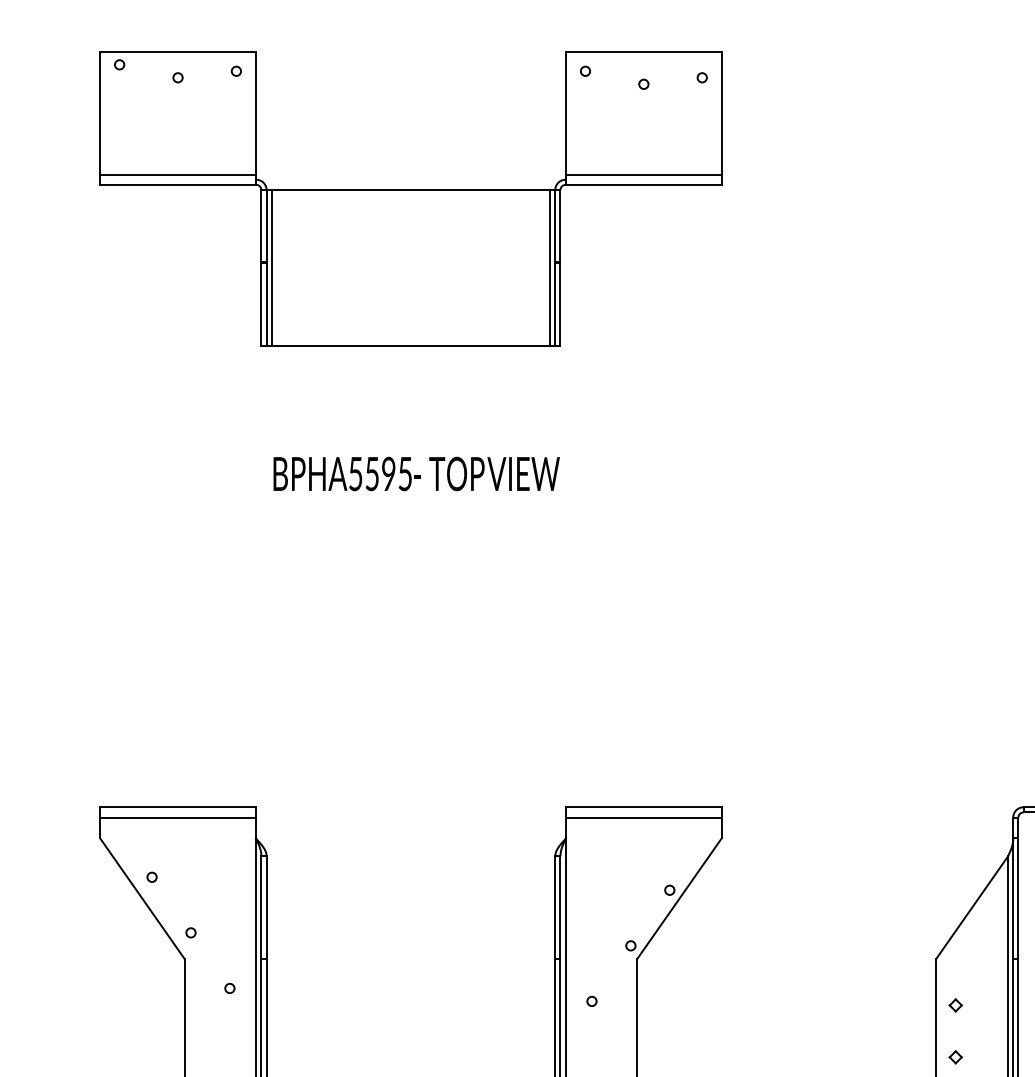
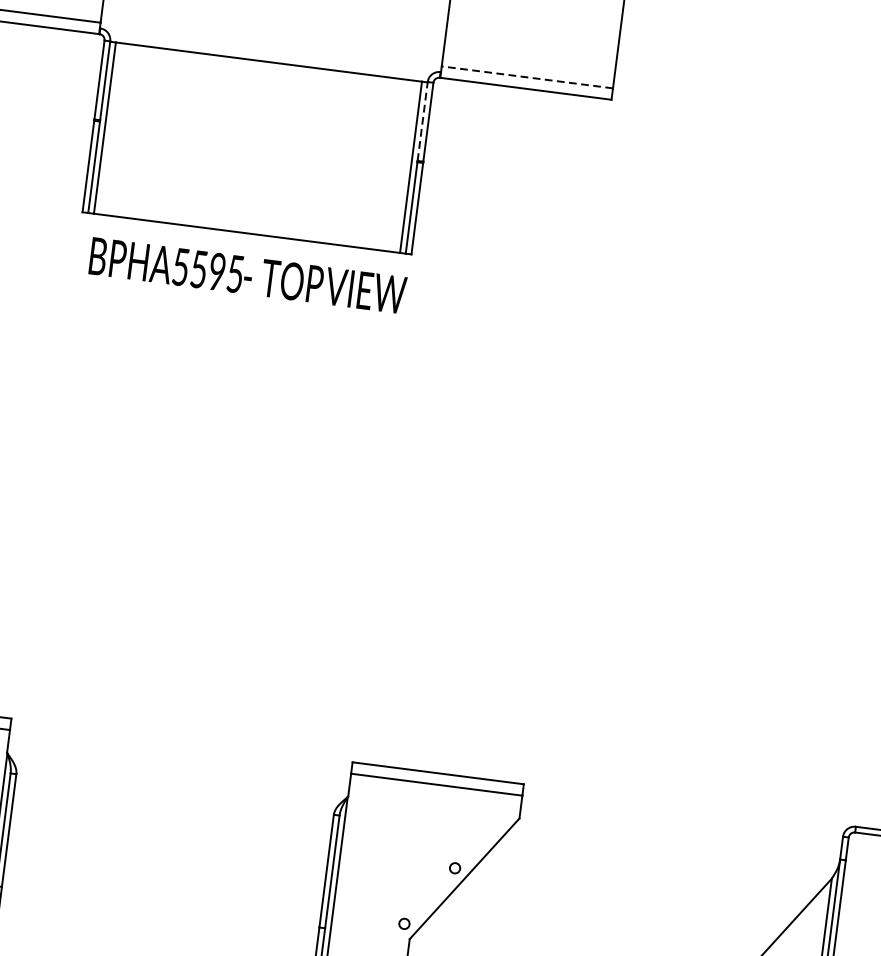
line: (643, 174) -> (526, 77), solid -> dashed
line: (555, 225) -> (423, 120), solid -> dashed
text: (416, 473) -> (247, 275), moved

